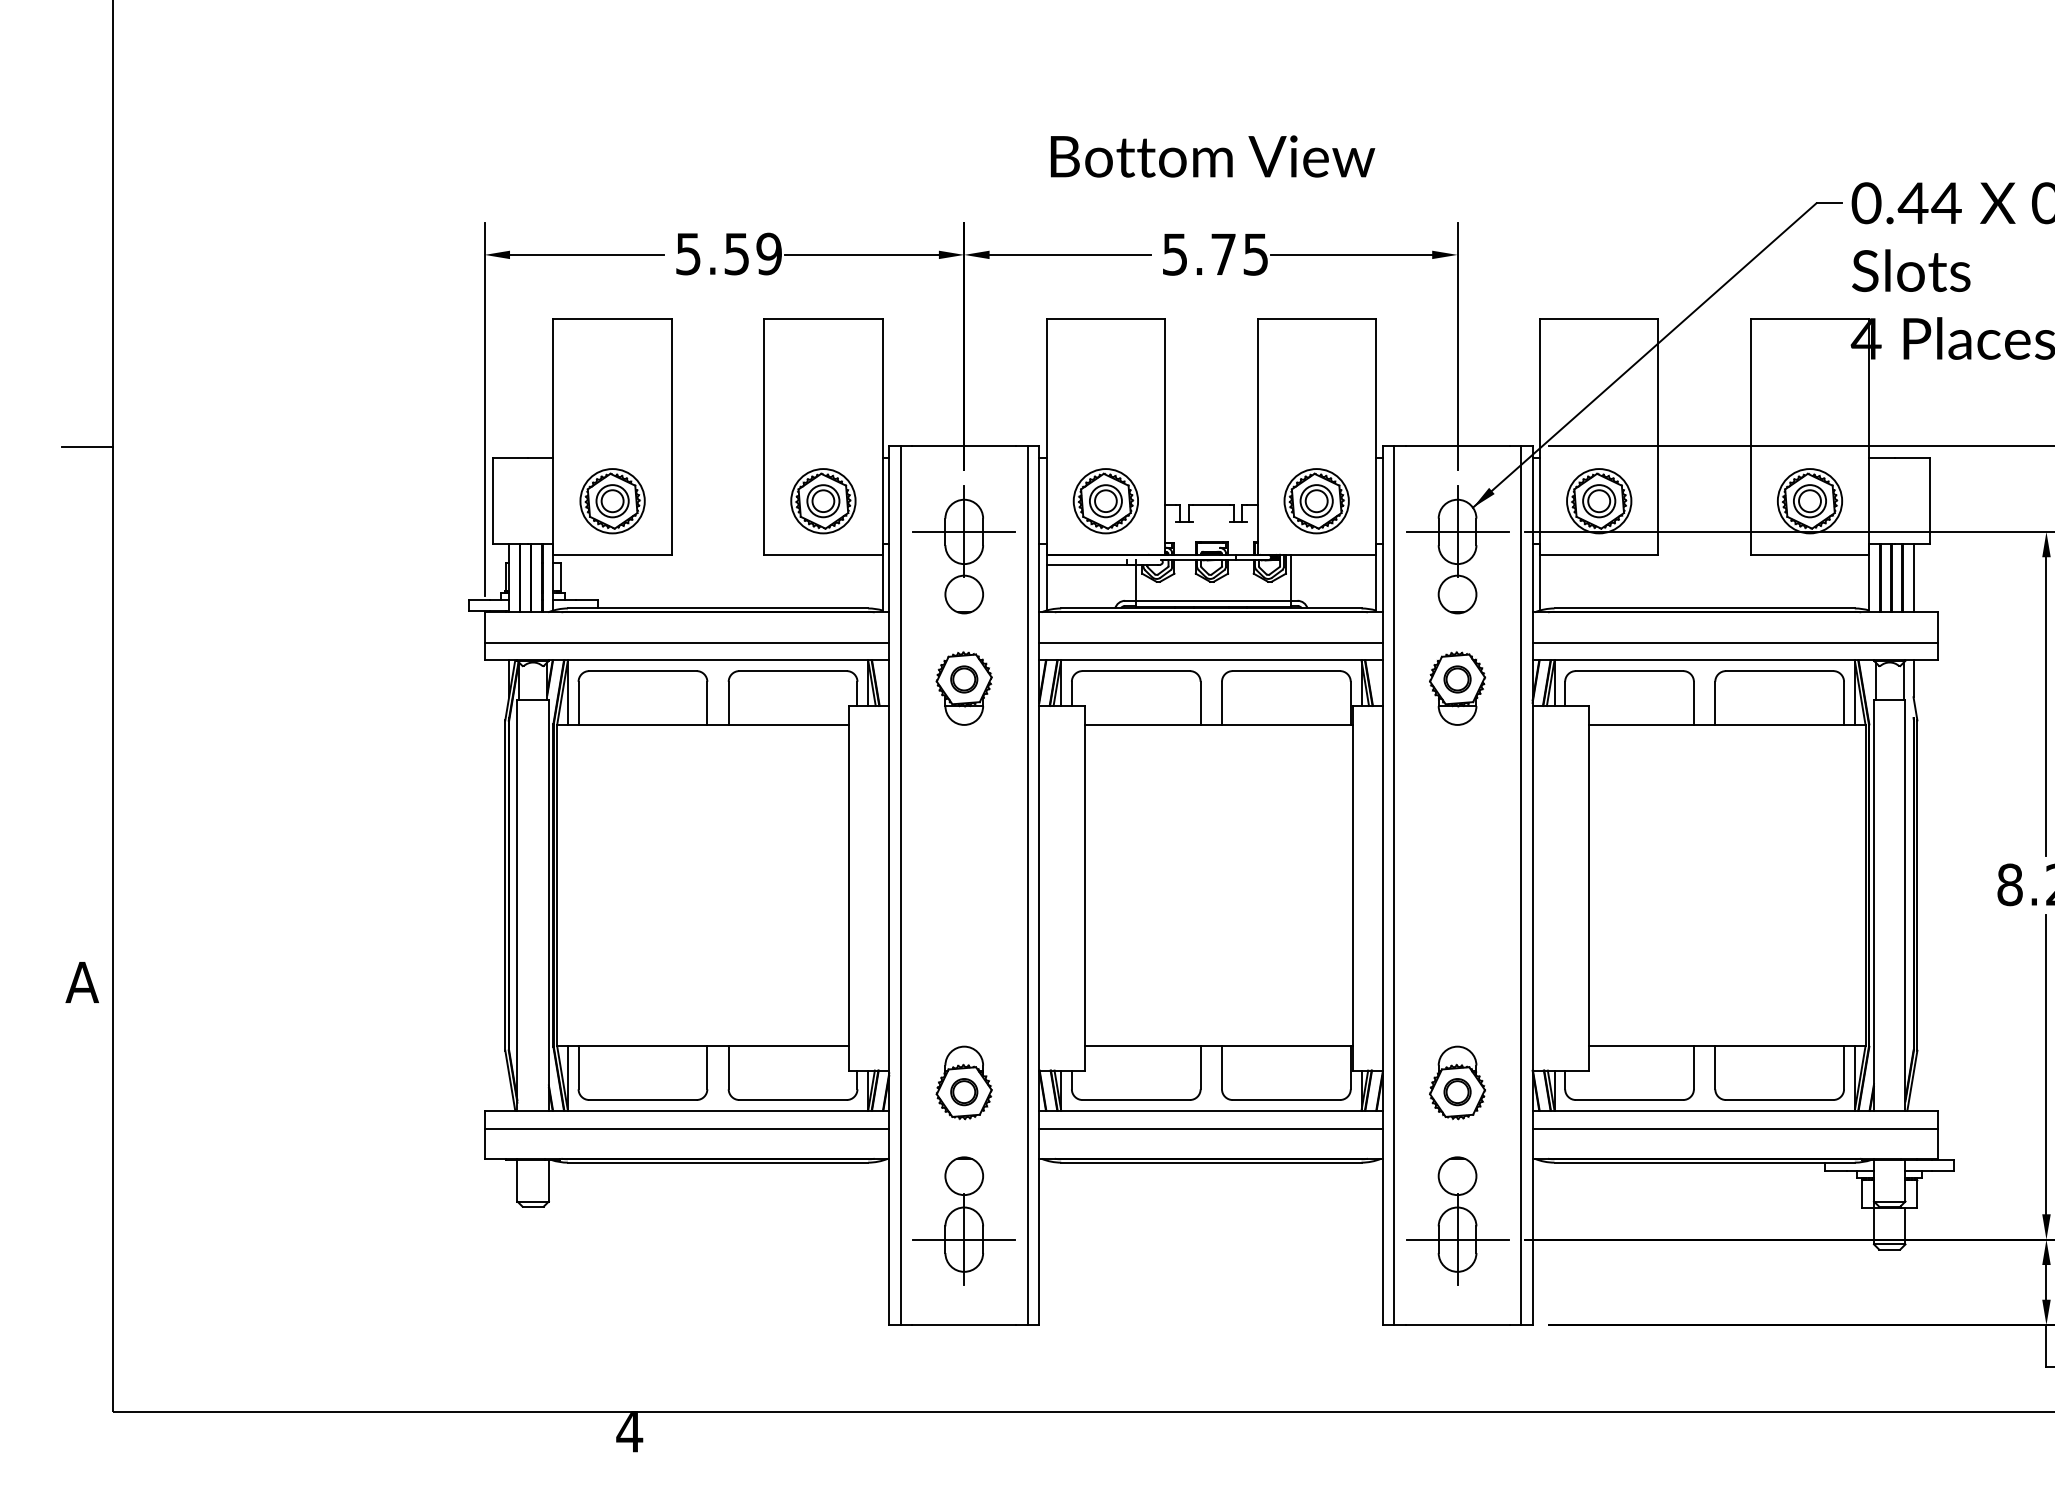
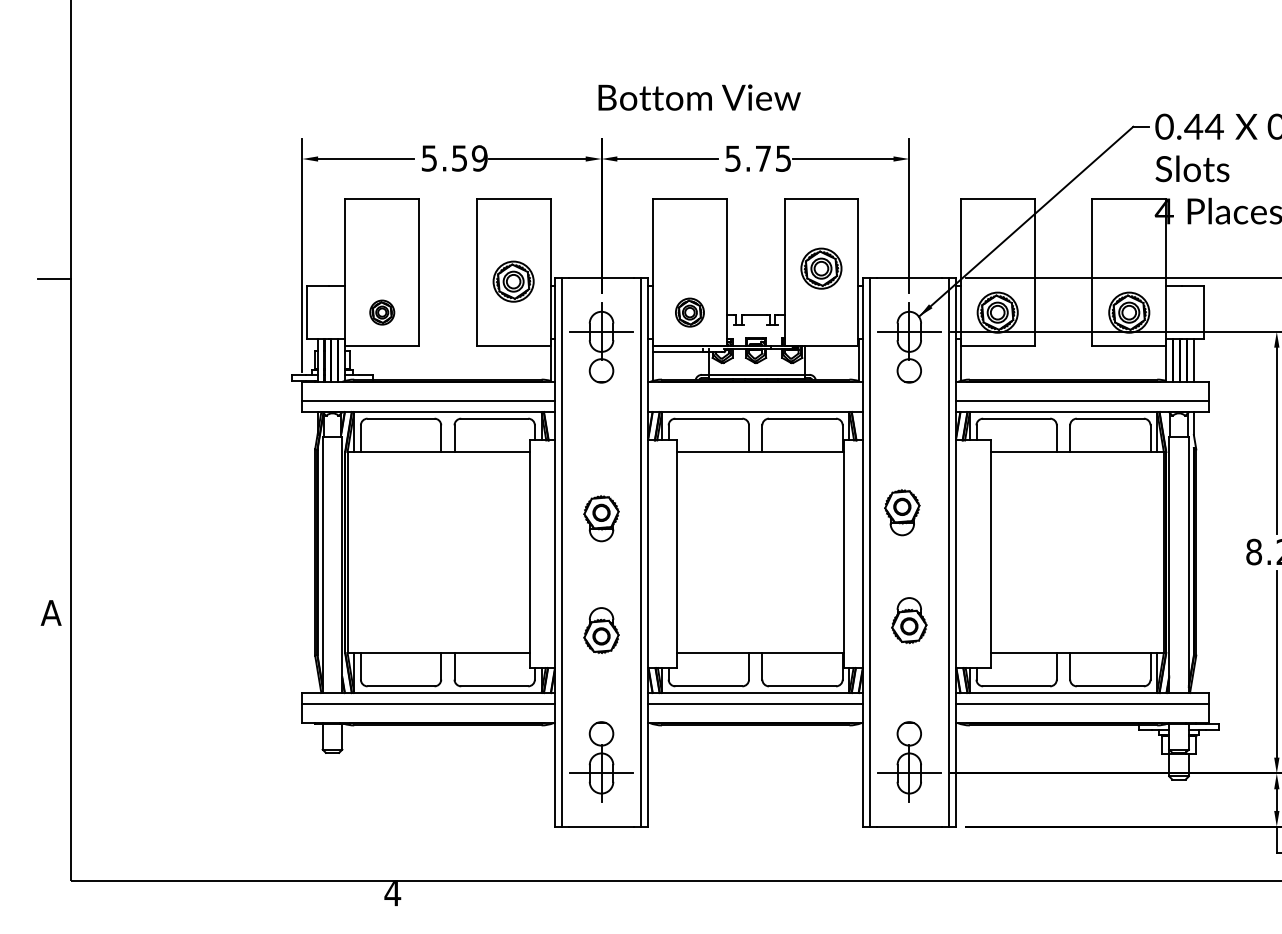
text: (1212, 156) -> (699, 97), moved
part: (613, 500) -> (382, 312), size x0.6
part: (823, 500) -> (513, 281), moved
part: (1105, 500) -> (689, 312), size x0.7
part: (1316, 500) -> (821, 268), moved
line: (1210, 641) -> (755, 400), removed
part: (964, 688) -> (601, 518), moved
part: (1457, 688) -> (902, 512), moved
part: (964, 1082) -> (601, 630), moved
part: (1457, 1082) -> (909, 620), moved

